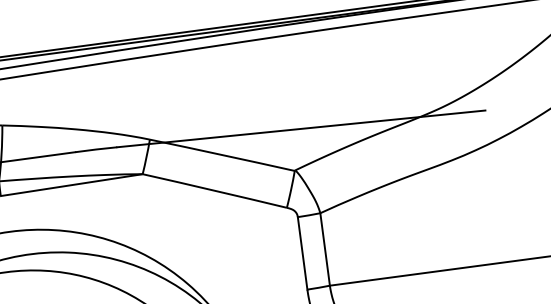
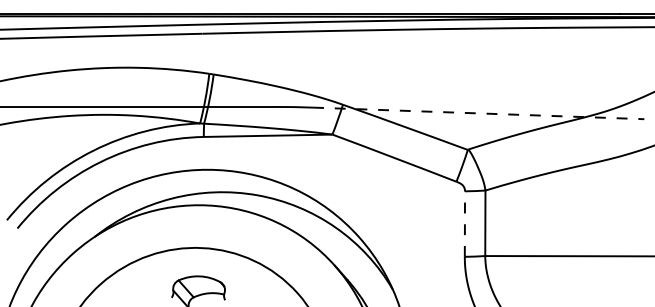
line: (301, 129) -> (478, 113), solid -> dashed
line: (302, 253) -> (464, 224), solid -> dashed

